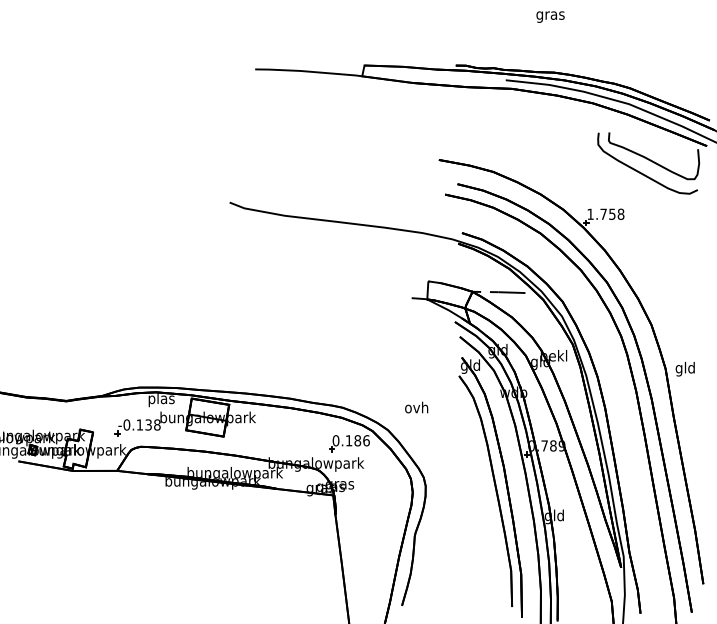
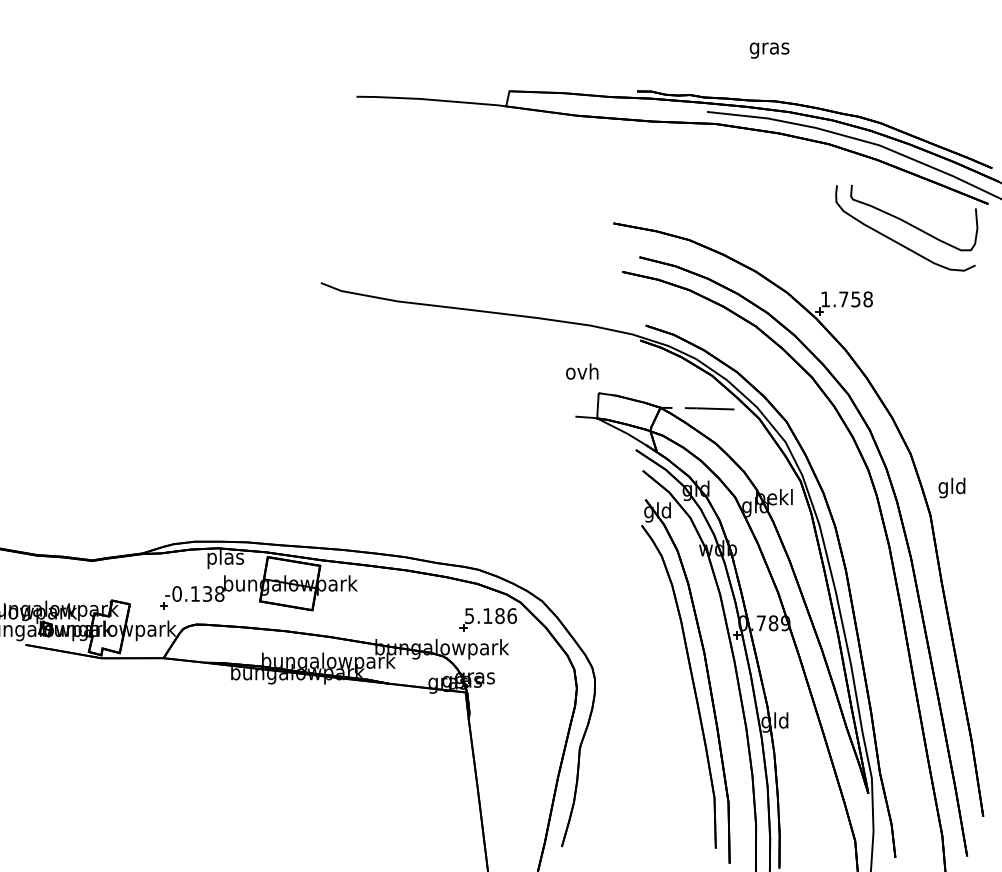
text: (550, 17) -> (769, 50), moved
text: (684, 368) -> (951, 487), moved
text: (416, 407) -> (582, 371), moved
text: (335, 441) -> (469, 616), 0.186 -> 5.186

